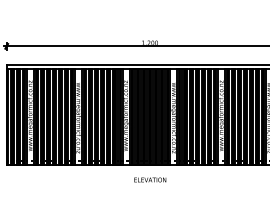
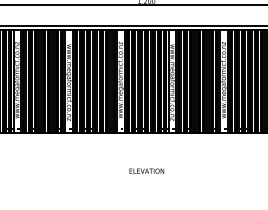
text: (150, 179) -> (147, 170), moved

